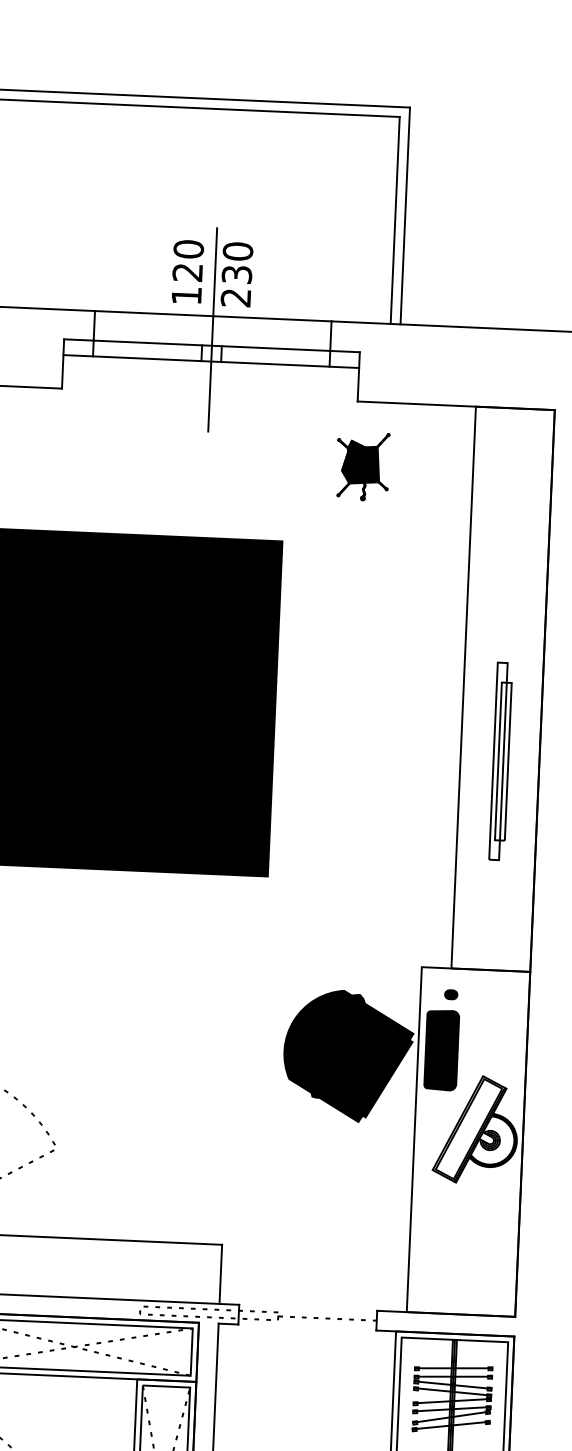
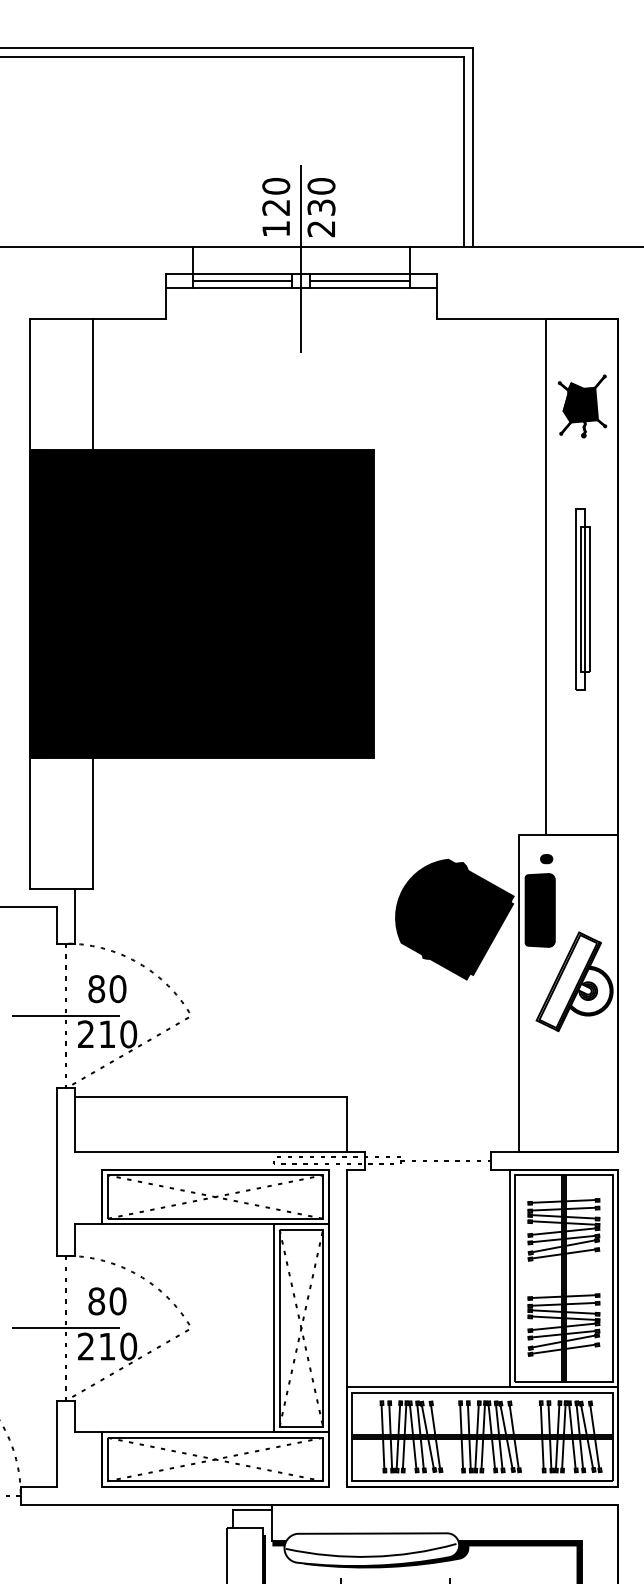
line: (147, 351) -> (242, 281), added
line: (275, 356) -> (360, 281), added
part: (362, 466) -> (582, 406), moved
part: (500, 761) -> (582, 599), moved

